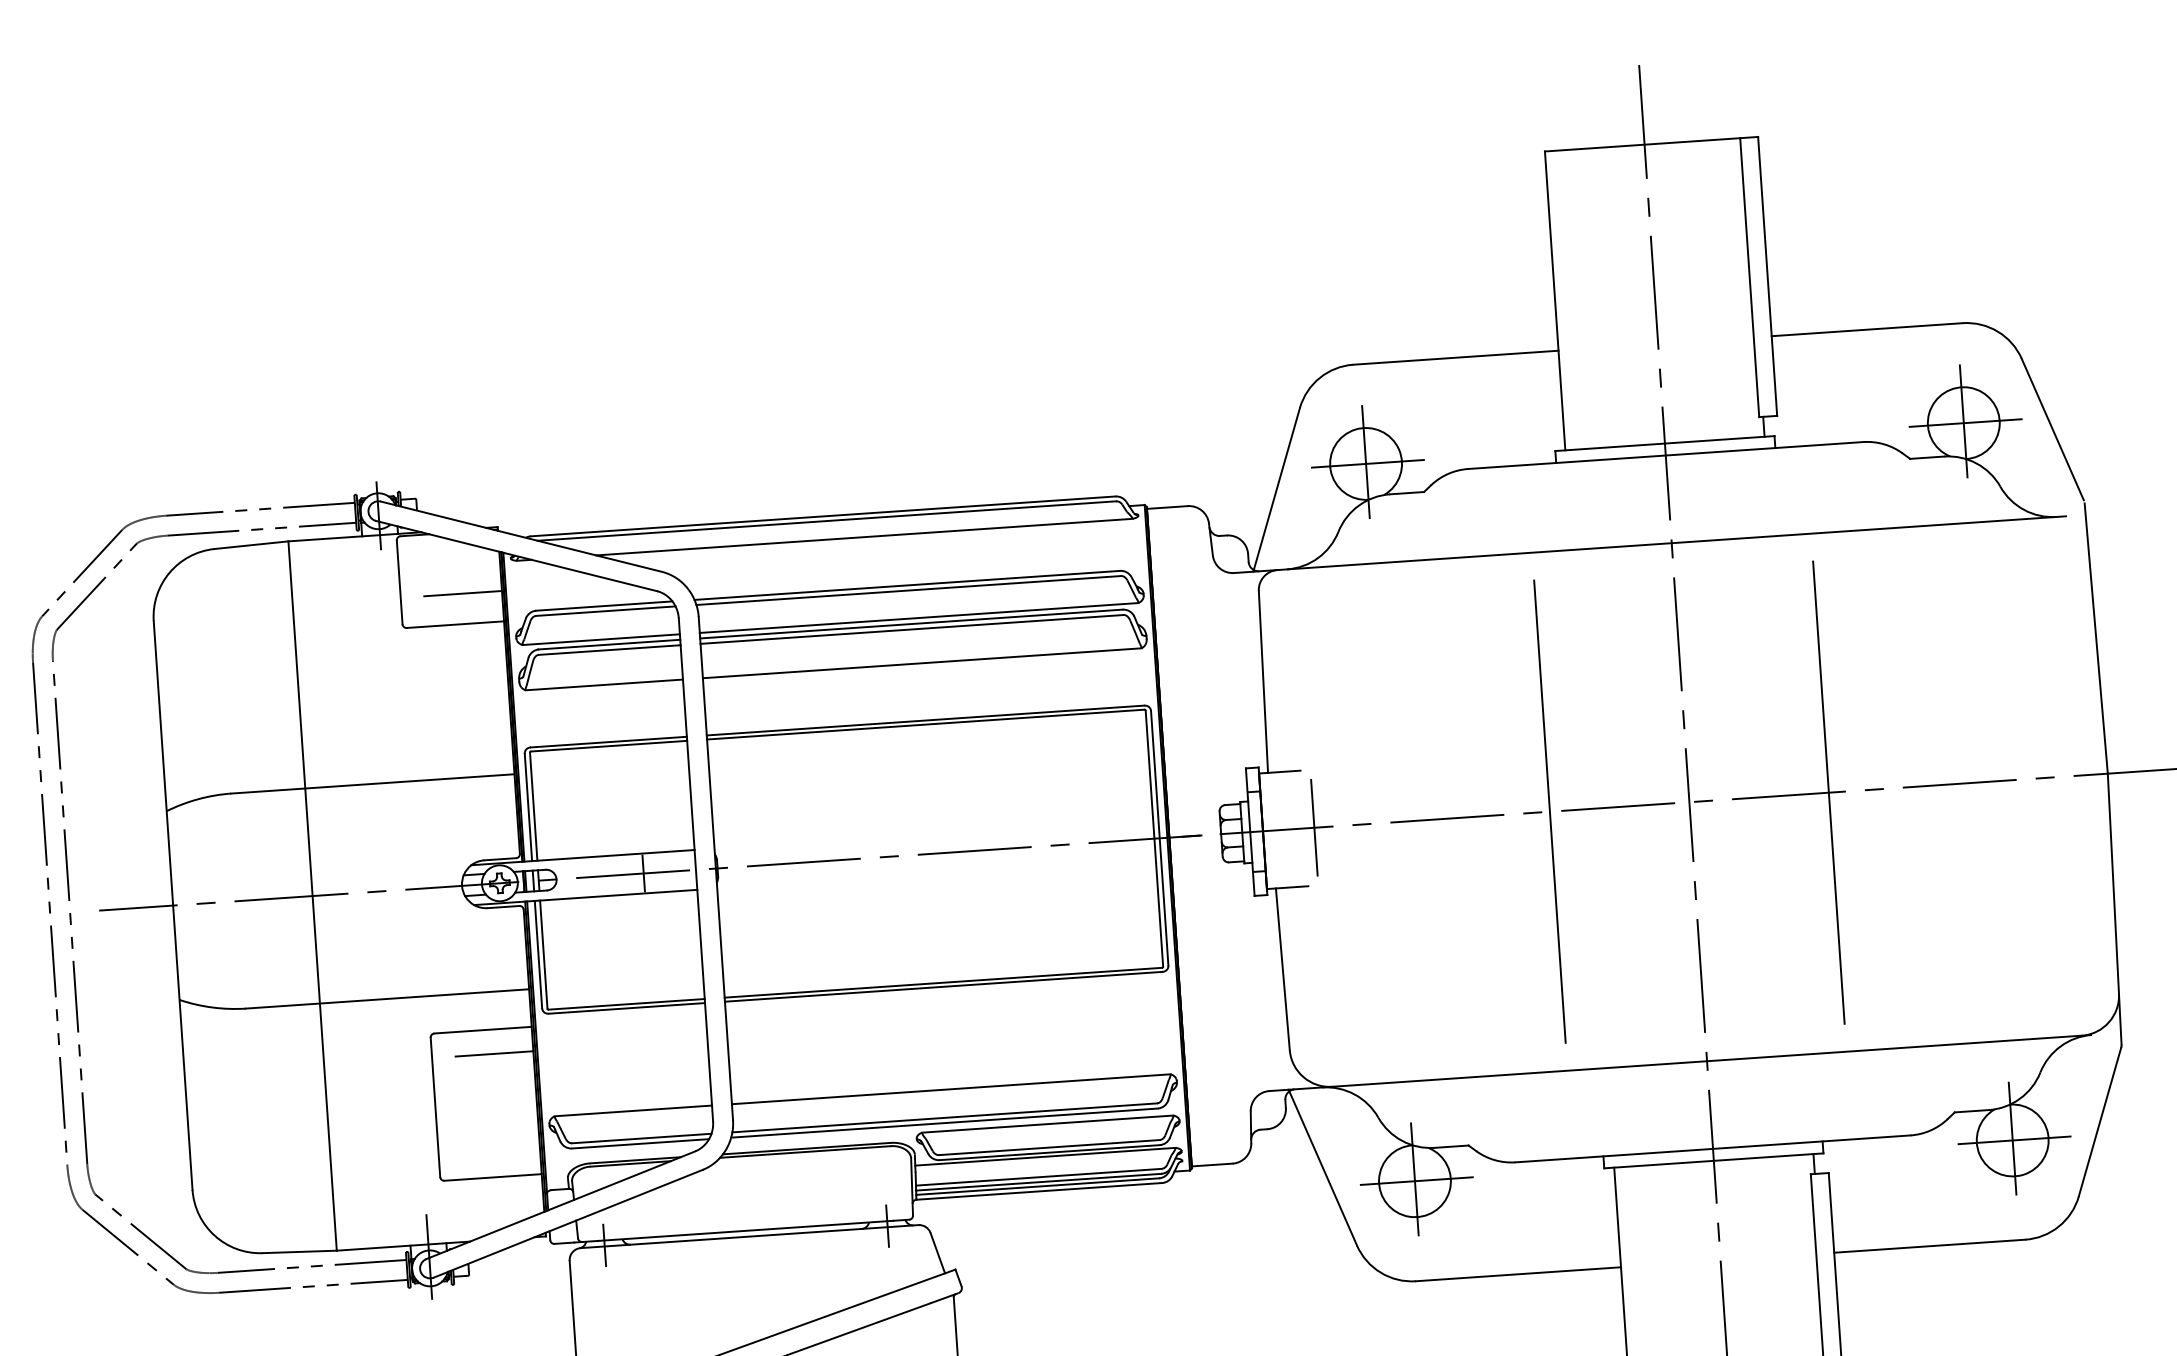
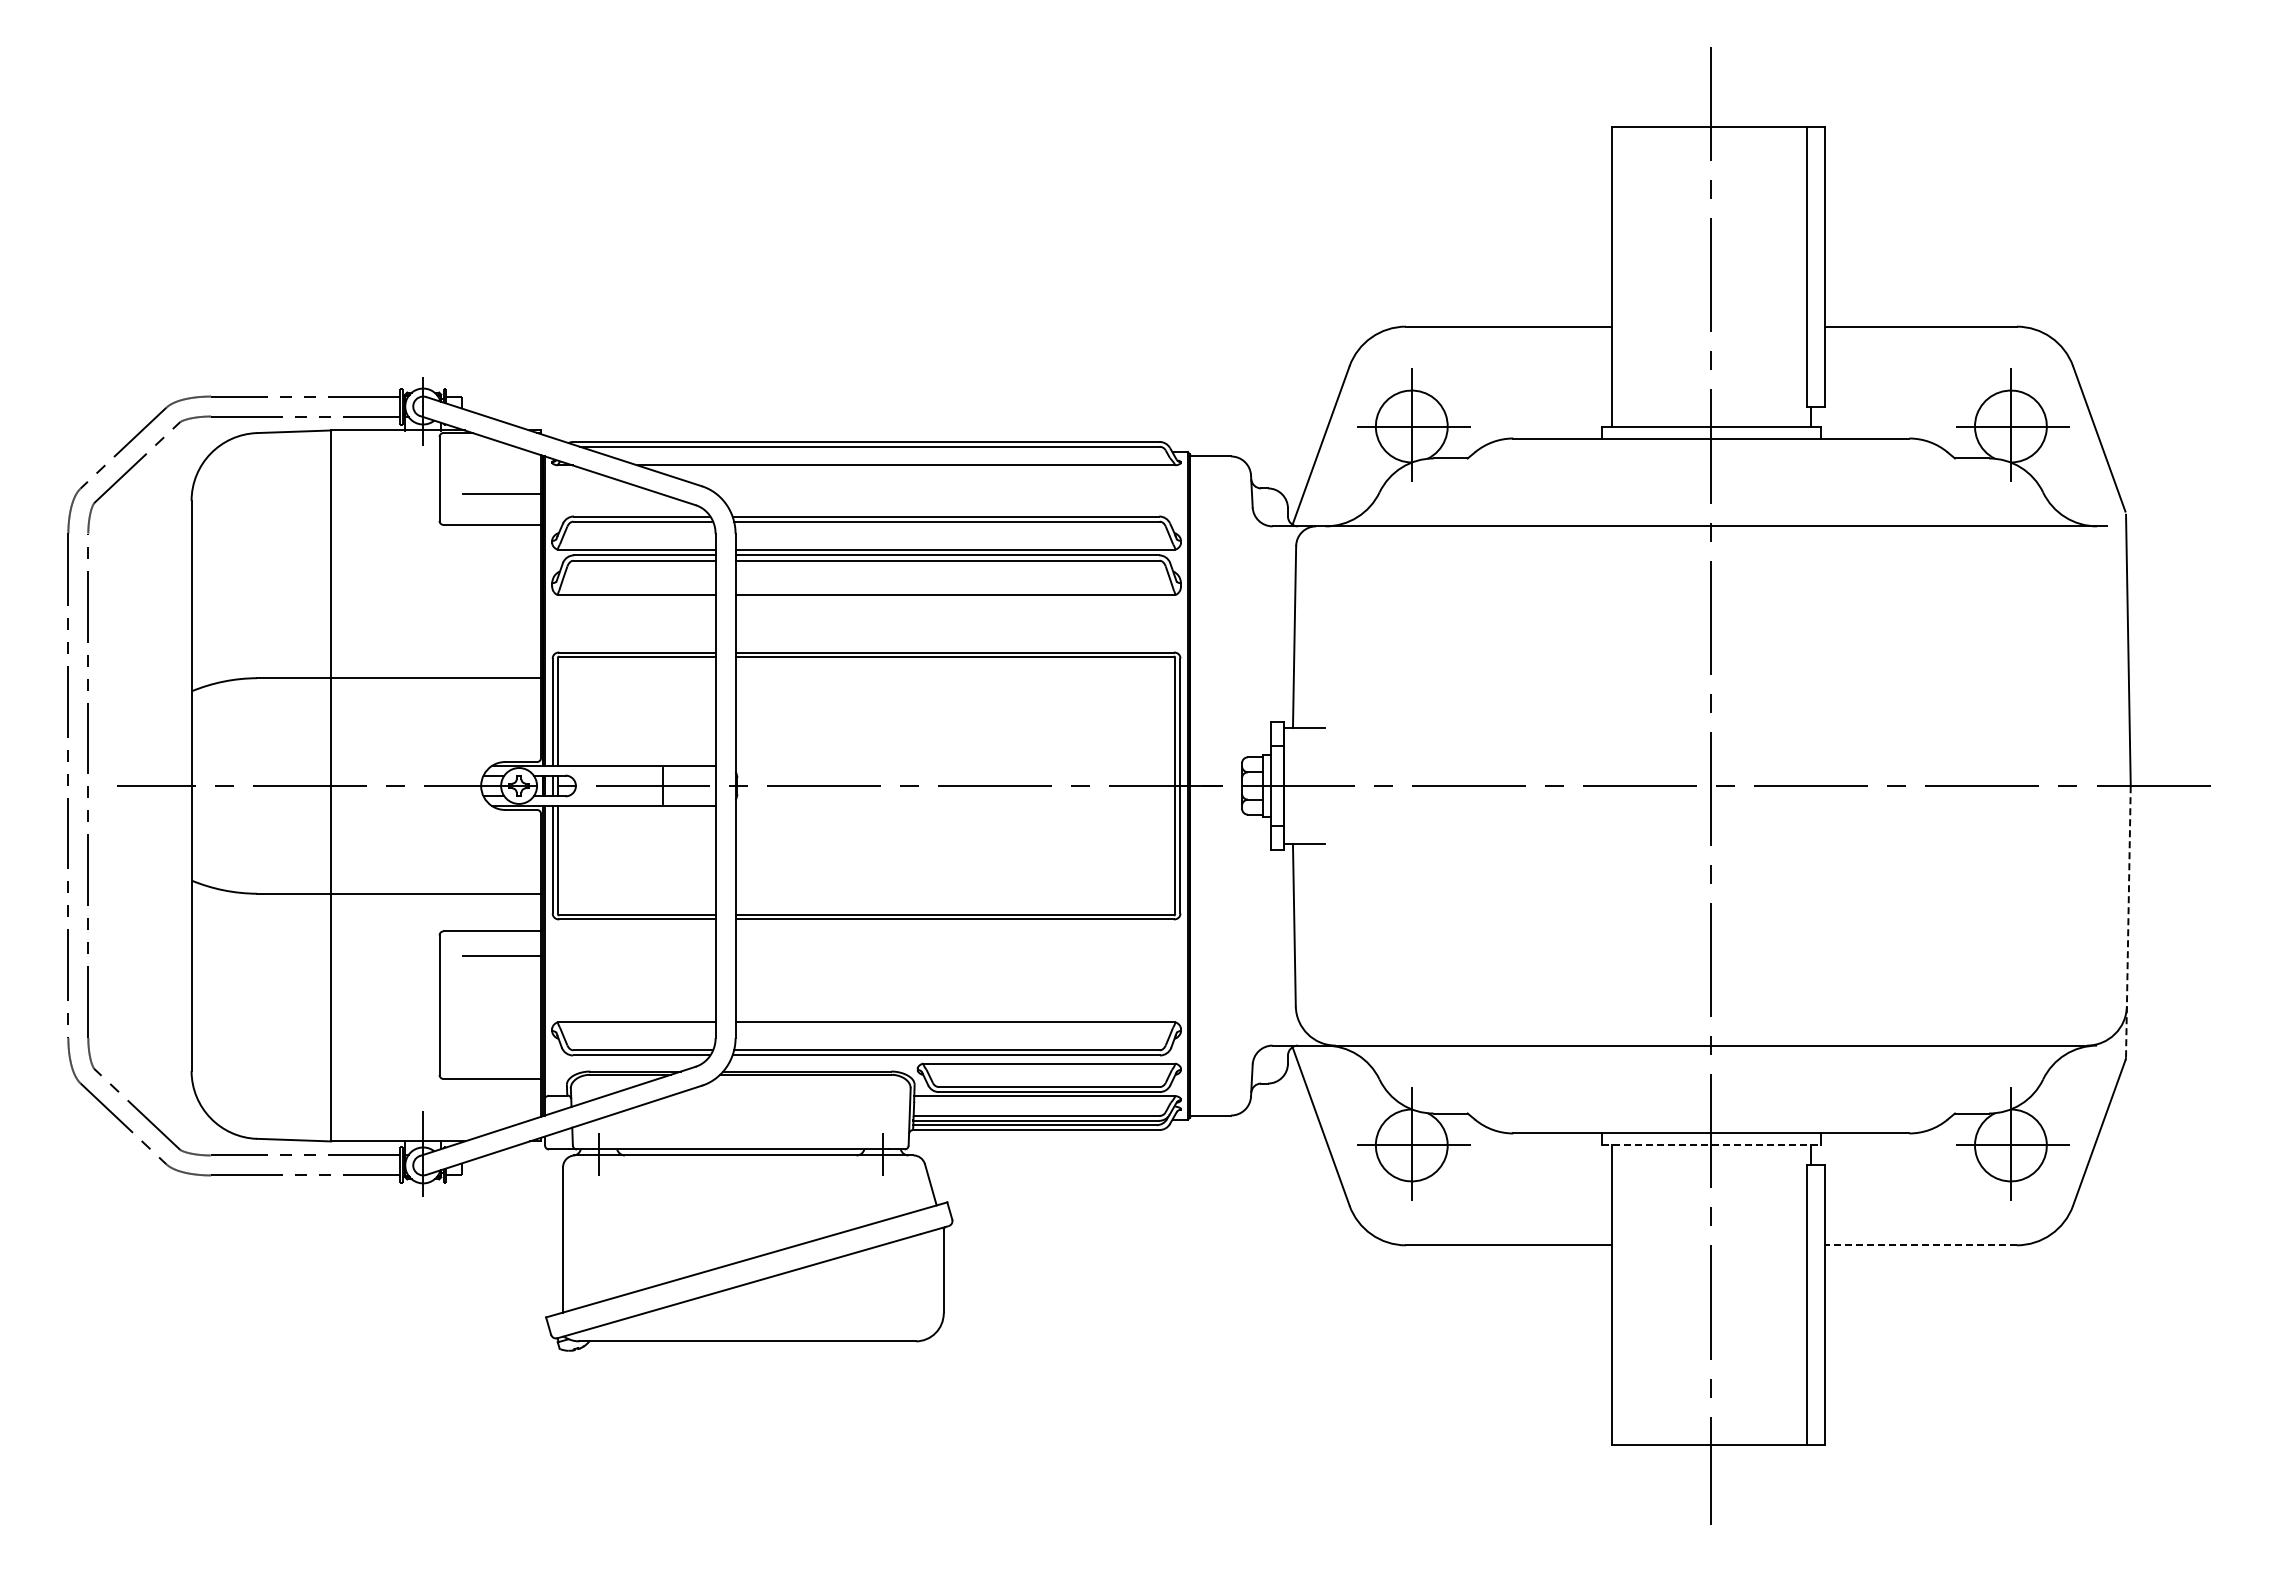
line: (1829, 792) -> (1851, 785), removed
line: (1549, 811) -> (1571, 785), removed
line: (1314, 827) -> (1335, 785), removed
line: (2114, 909) -> (2128, 921), solid -> dashed
line: (1713, 1160) -> (1711, 1145), solid -> dashed
line: (1929, 1246) -> (1920, 1245), solid -> dashed

